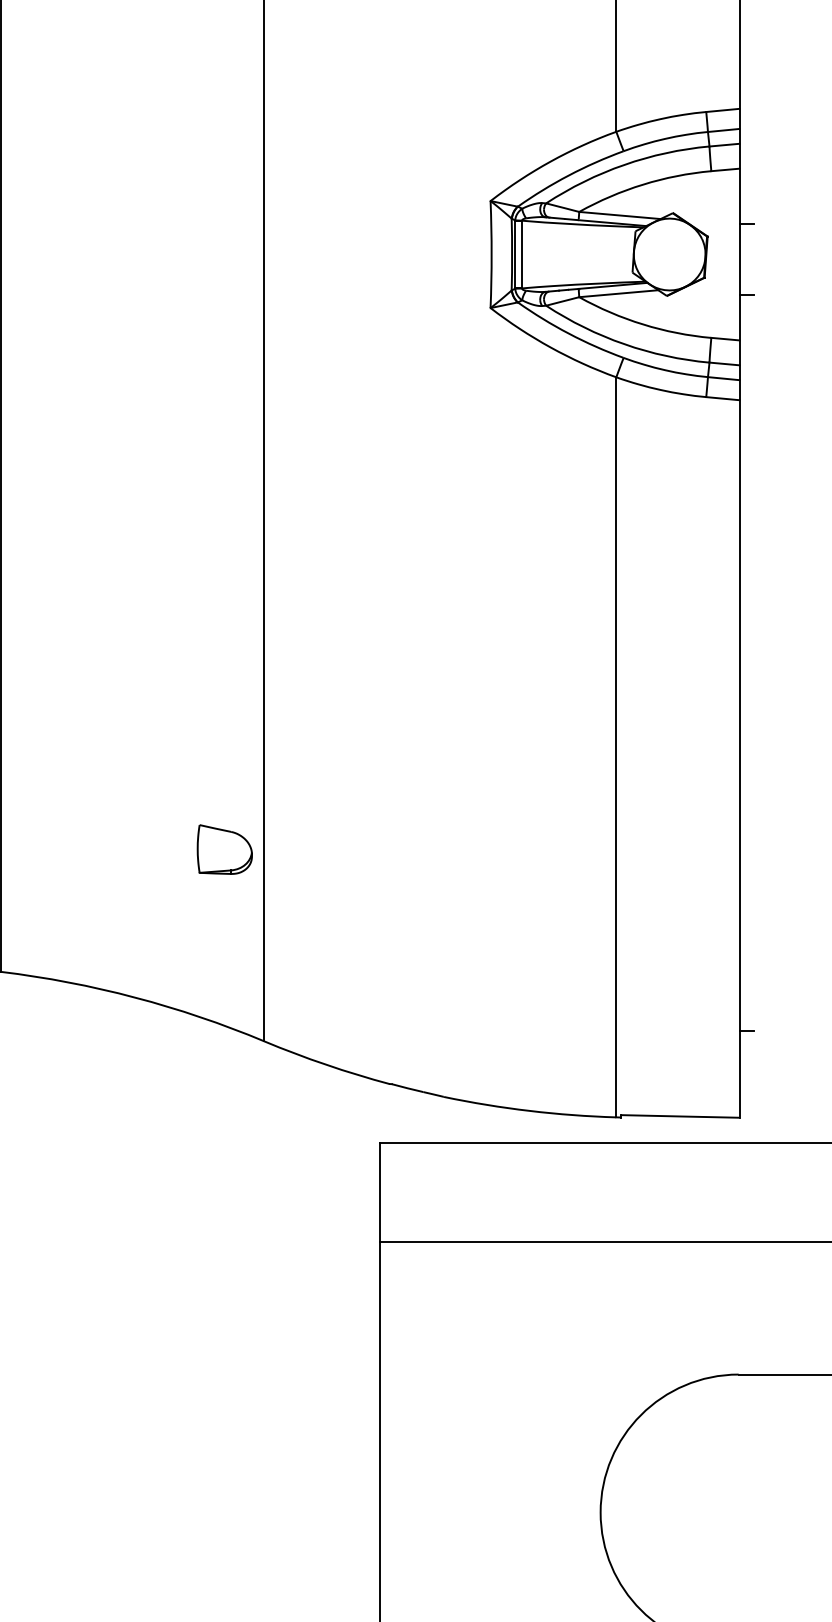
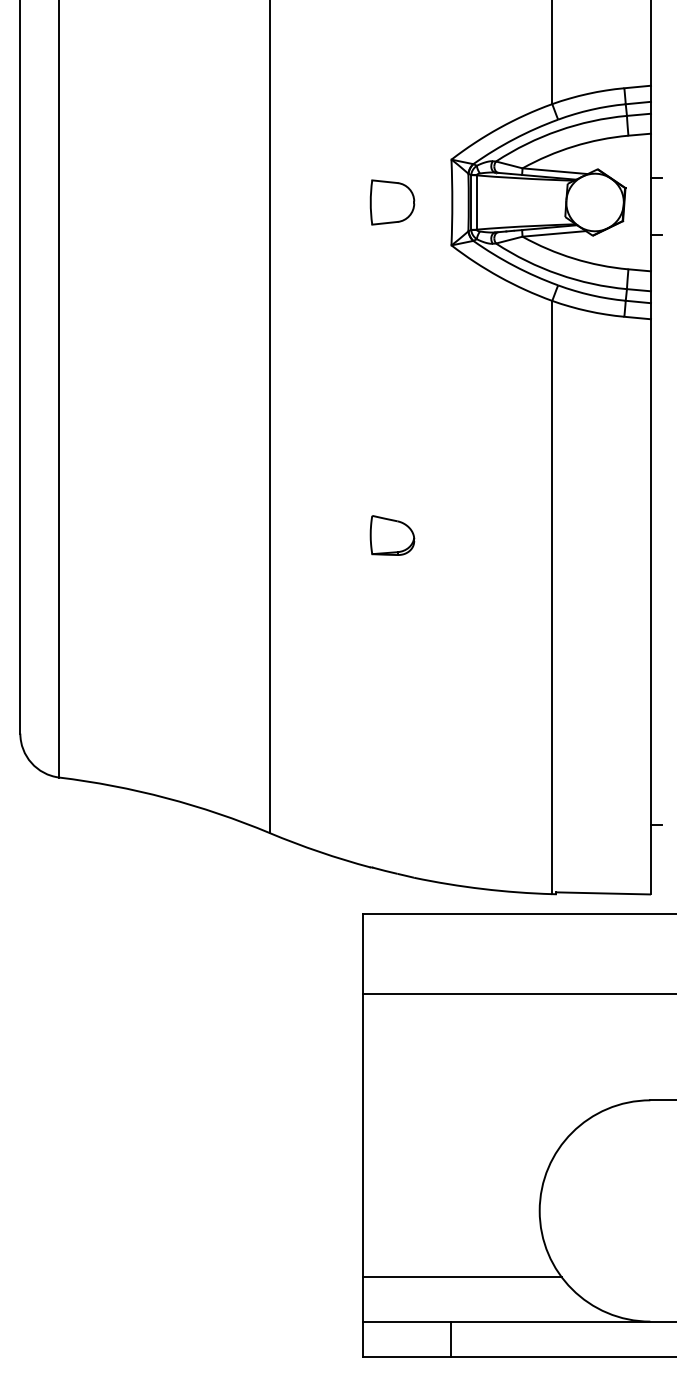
part: (416, 254) -> (392, 202), added
part: (224, 849) -> (392, 535), moved
line: (503, 1595) -> (461, 1277), added

